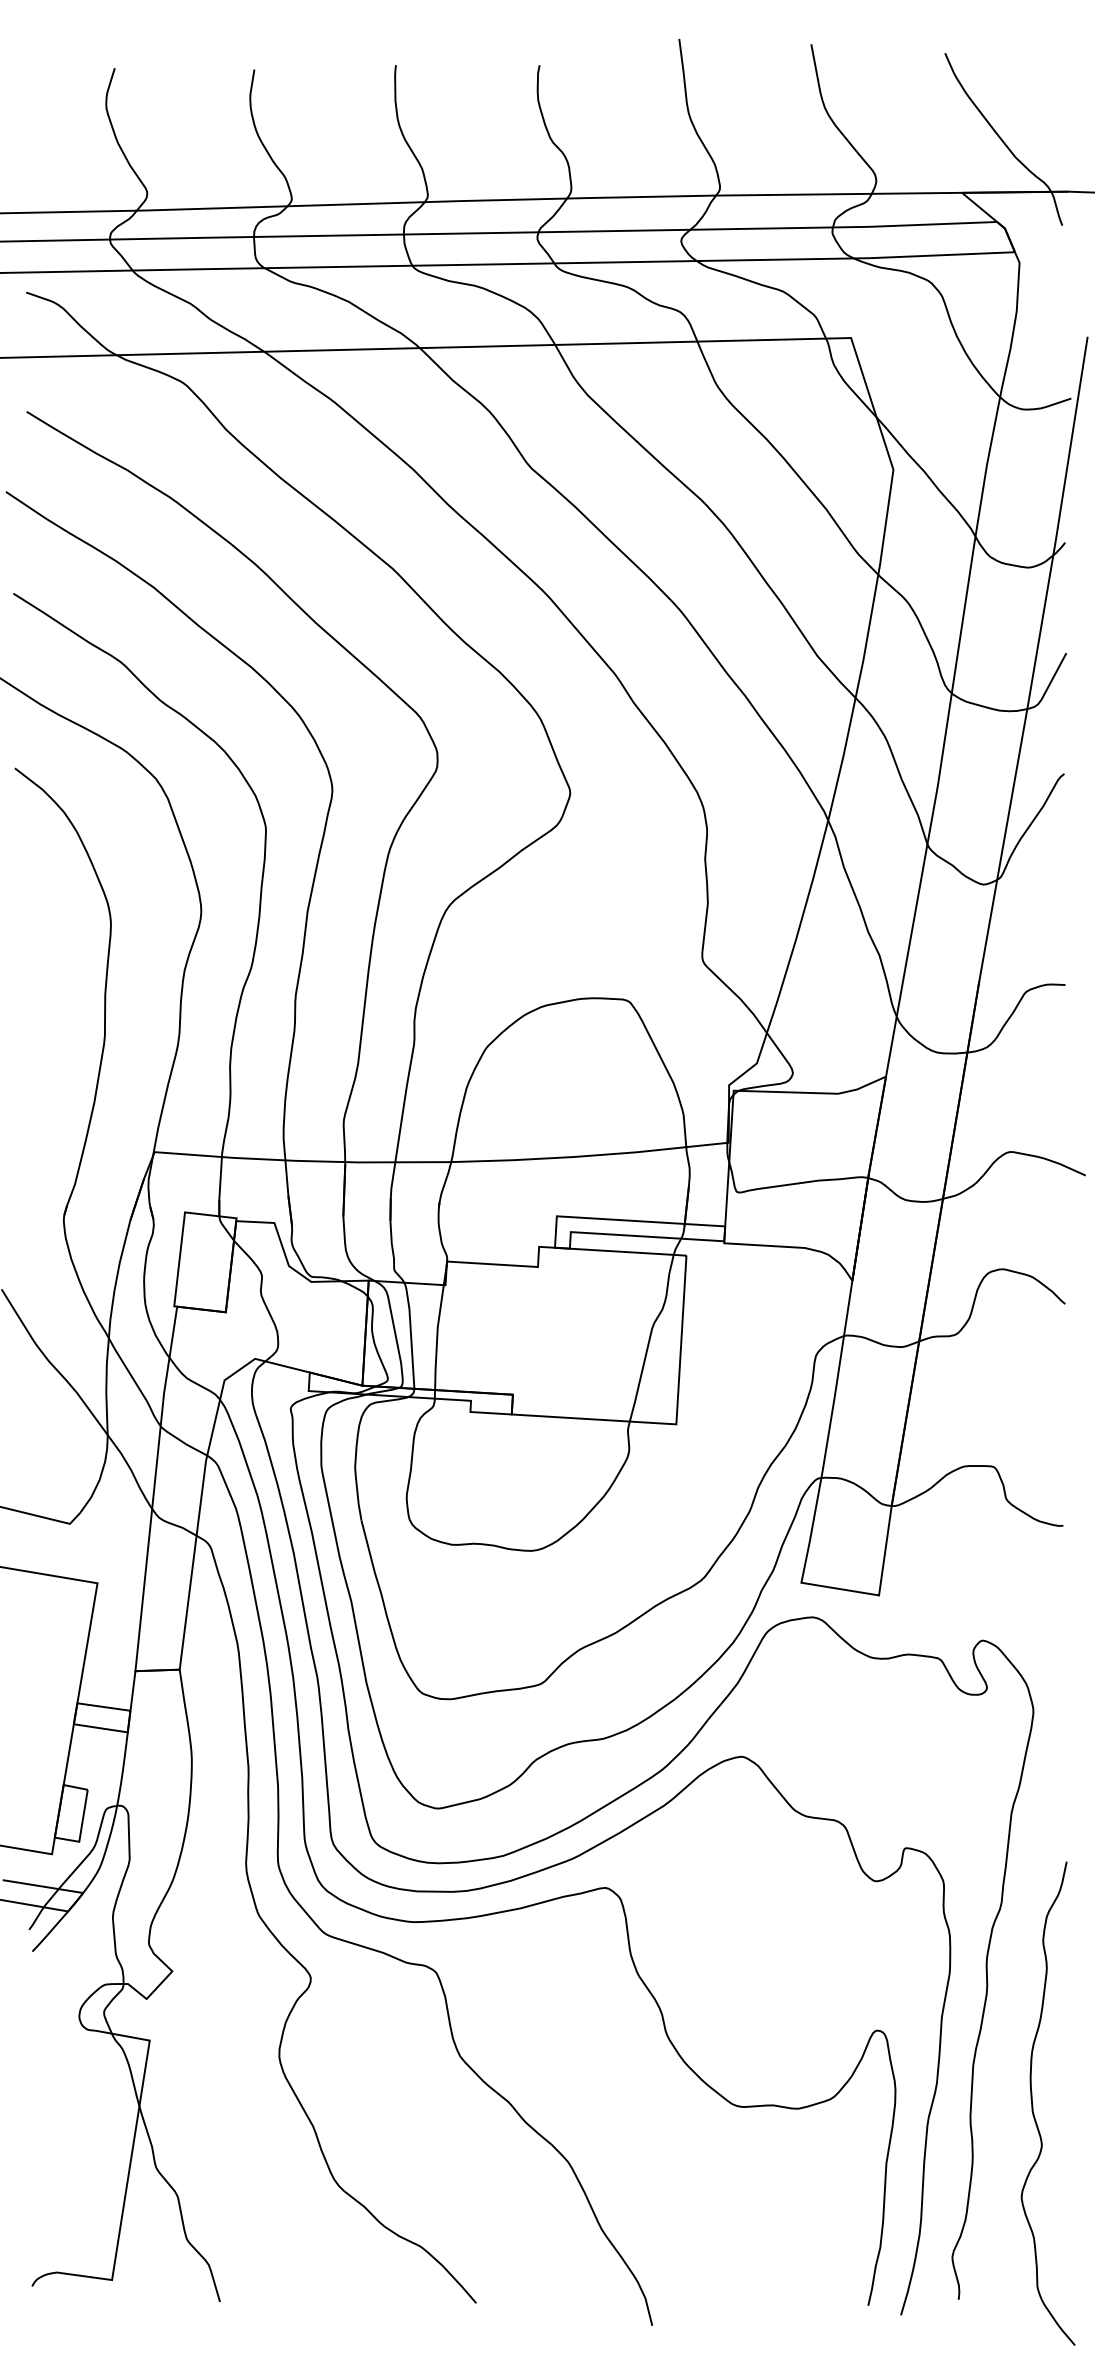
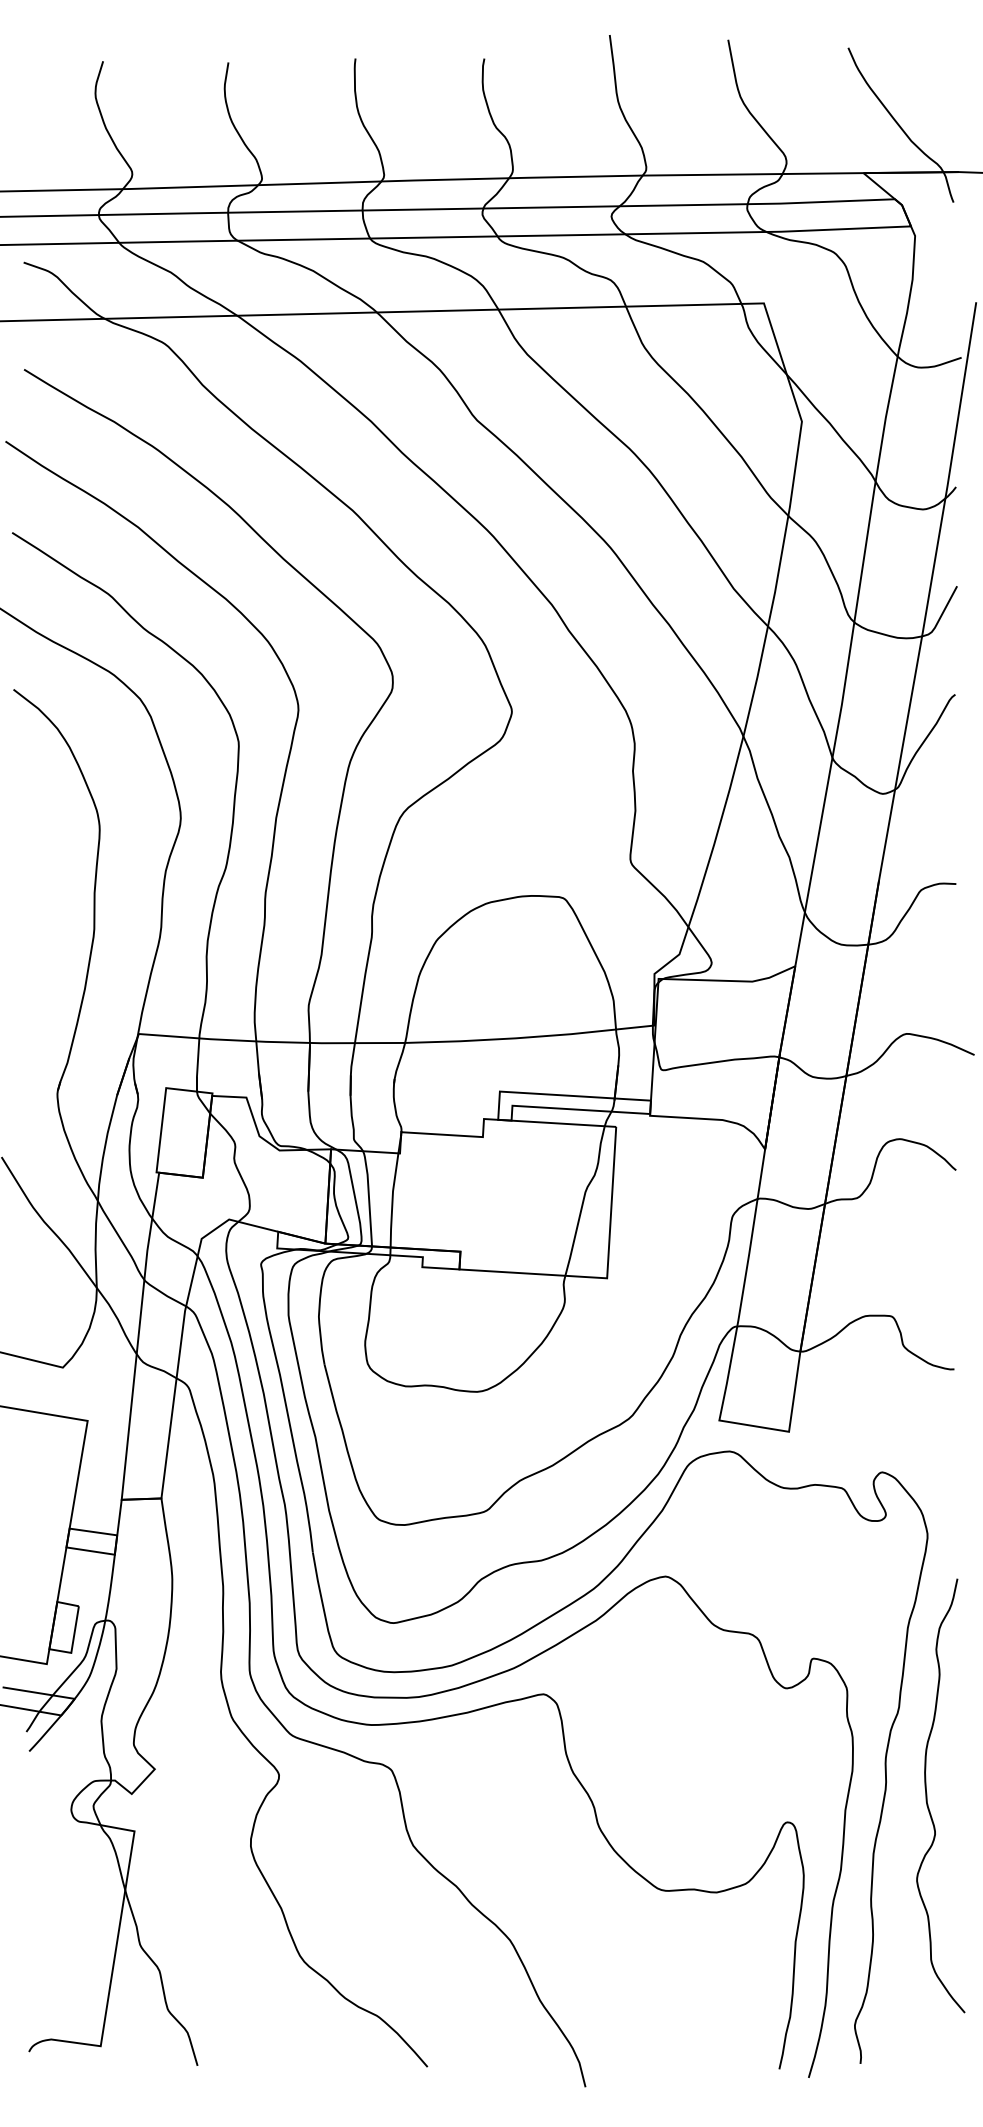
curve: (1033, 2103) -> (927, 1795), moved

